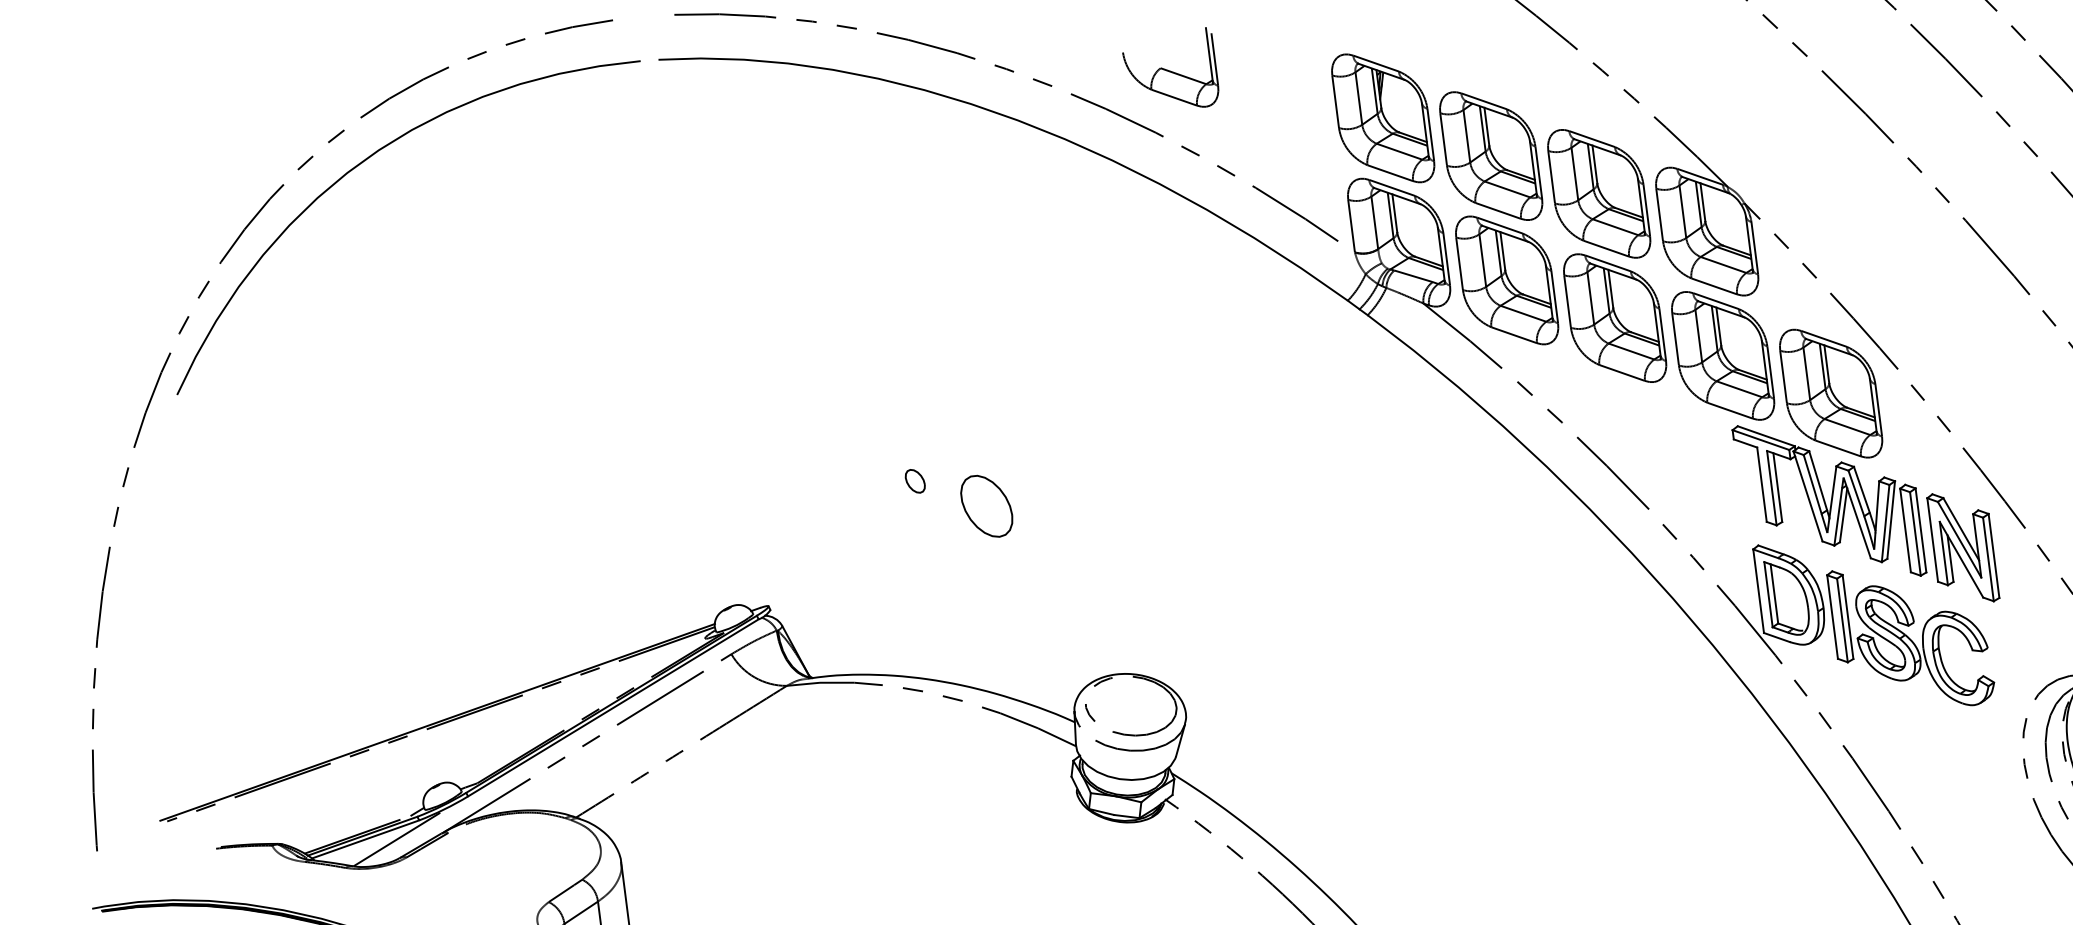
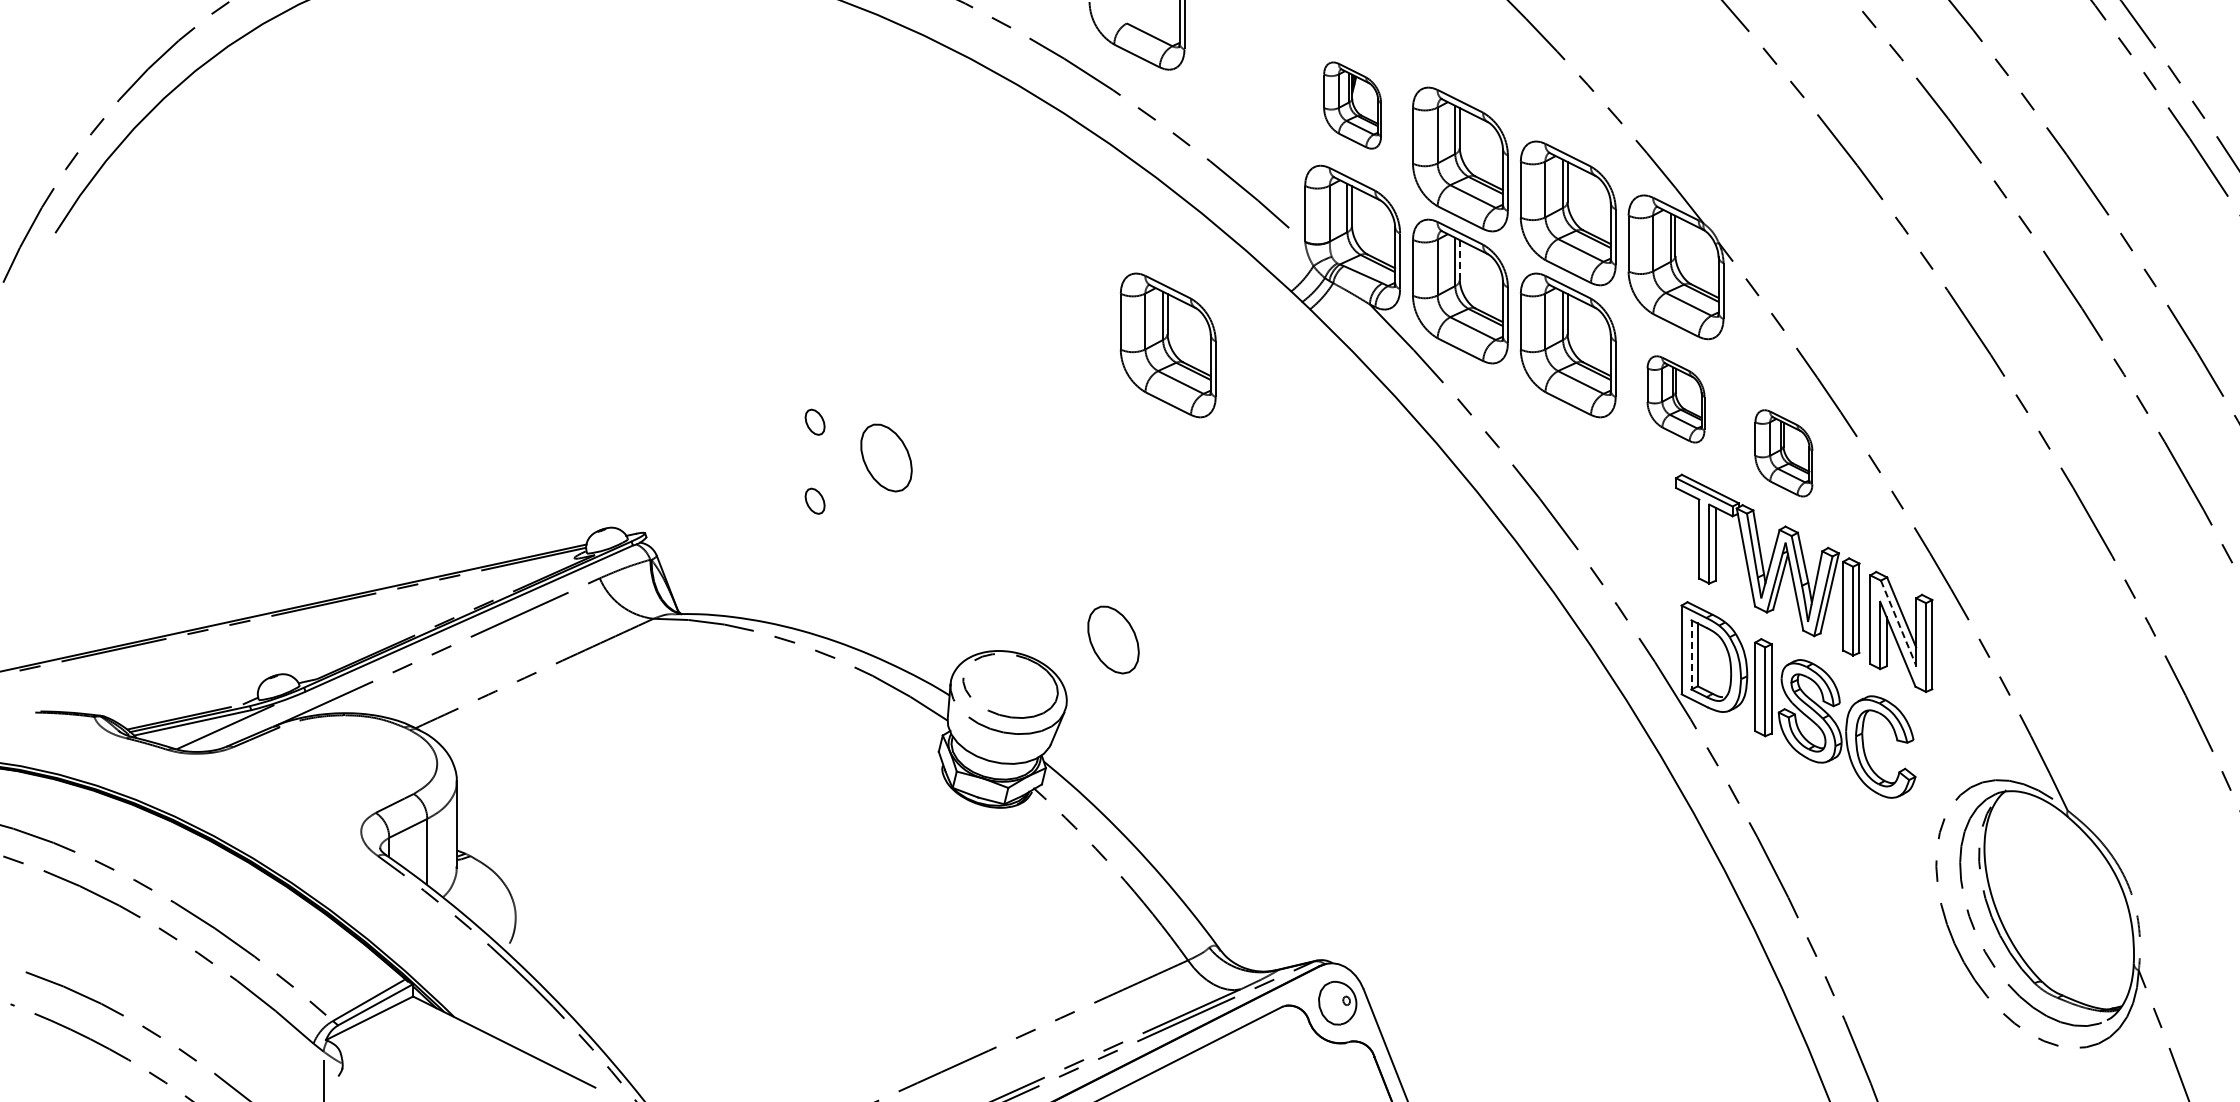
part: (1383, 118) -> (1352, 105), size x0.6
line: (1502, 250) -> (1459, 259), solid -> dashed
part: (1722, 356) -> (1675, 399), size x0.6
part: (1237, 366) -> (1167, 345), added
part: (1830, 393) -> (1783, 453), size x0.6
line: (1959, 540) -> (1898, 623), solid -> dashed
part: (924, 555) -> (814, 500), added
line: (1768, 594) -> (1691, 654), solid -> dashed
part: (1222, 649) -> (1113, 639), added

